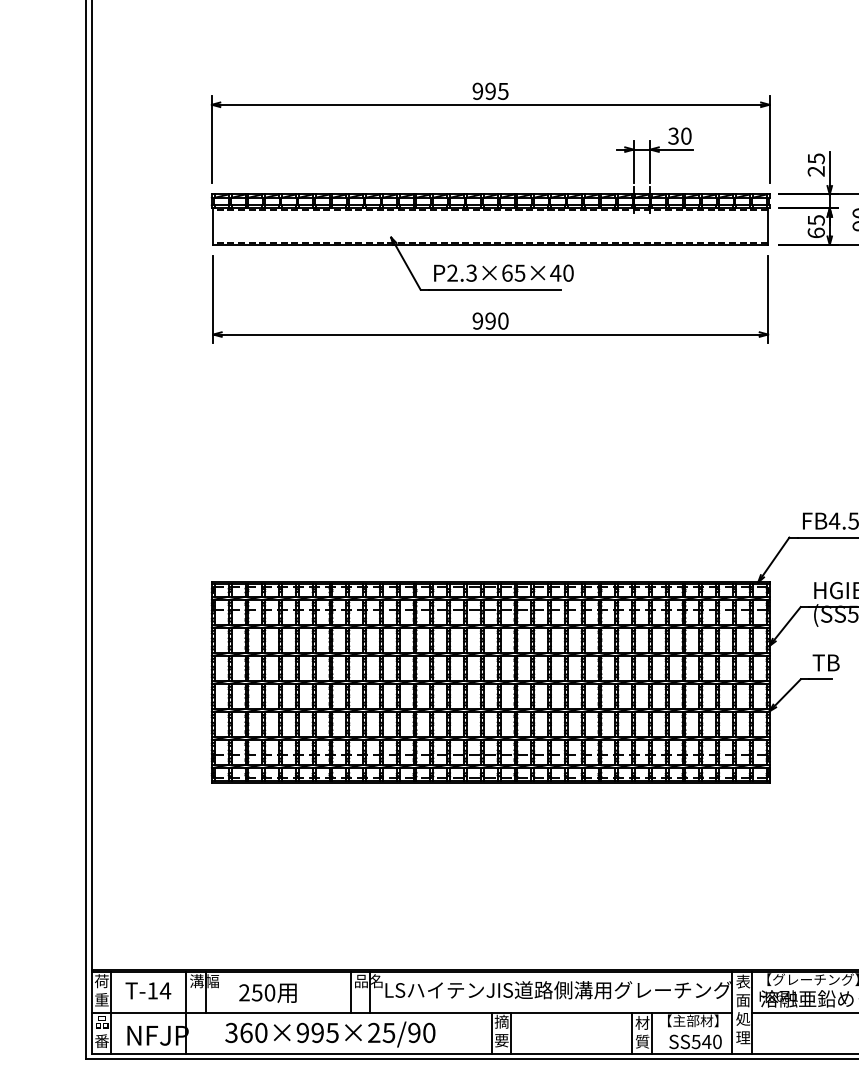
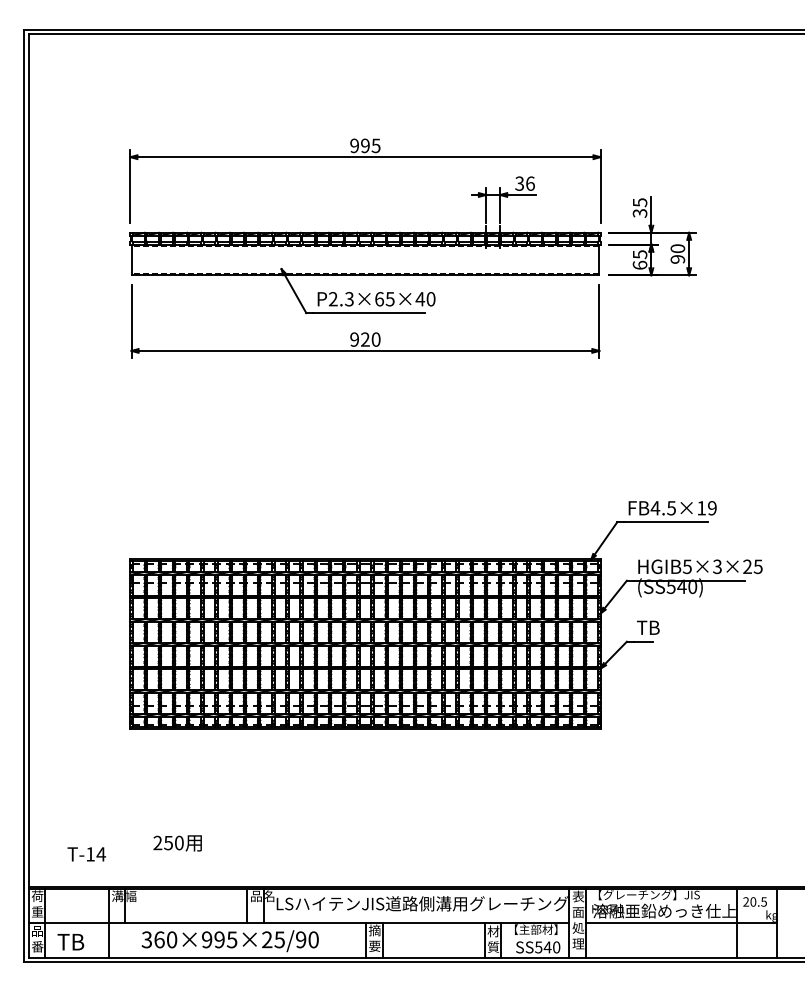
text: (686, 135) -> (530, 183), 30 -> 36
text: (816, 171) -> (640, 213), 25 -> 35
text: (490, 320) -> (365, 339), 990 -> 920
text: (148, 991) -> (86, 854), moved
text: (267, 993) -> (177, 843), moved
text: (156, 1036) -> (83, 942), NFJP -> TB

